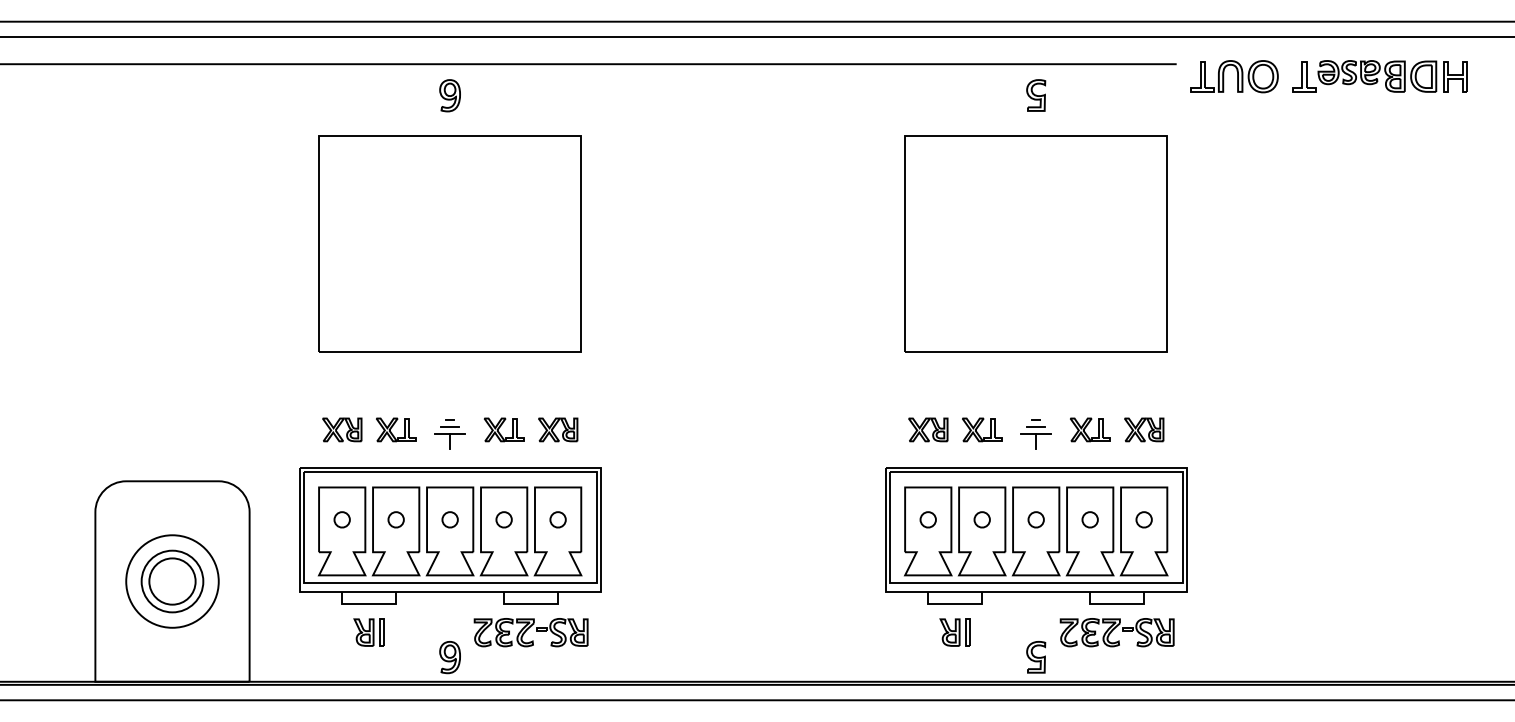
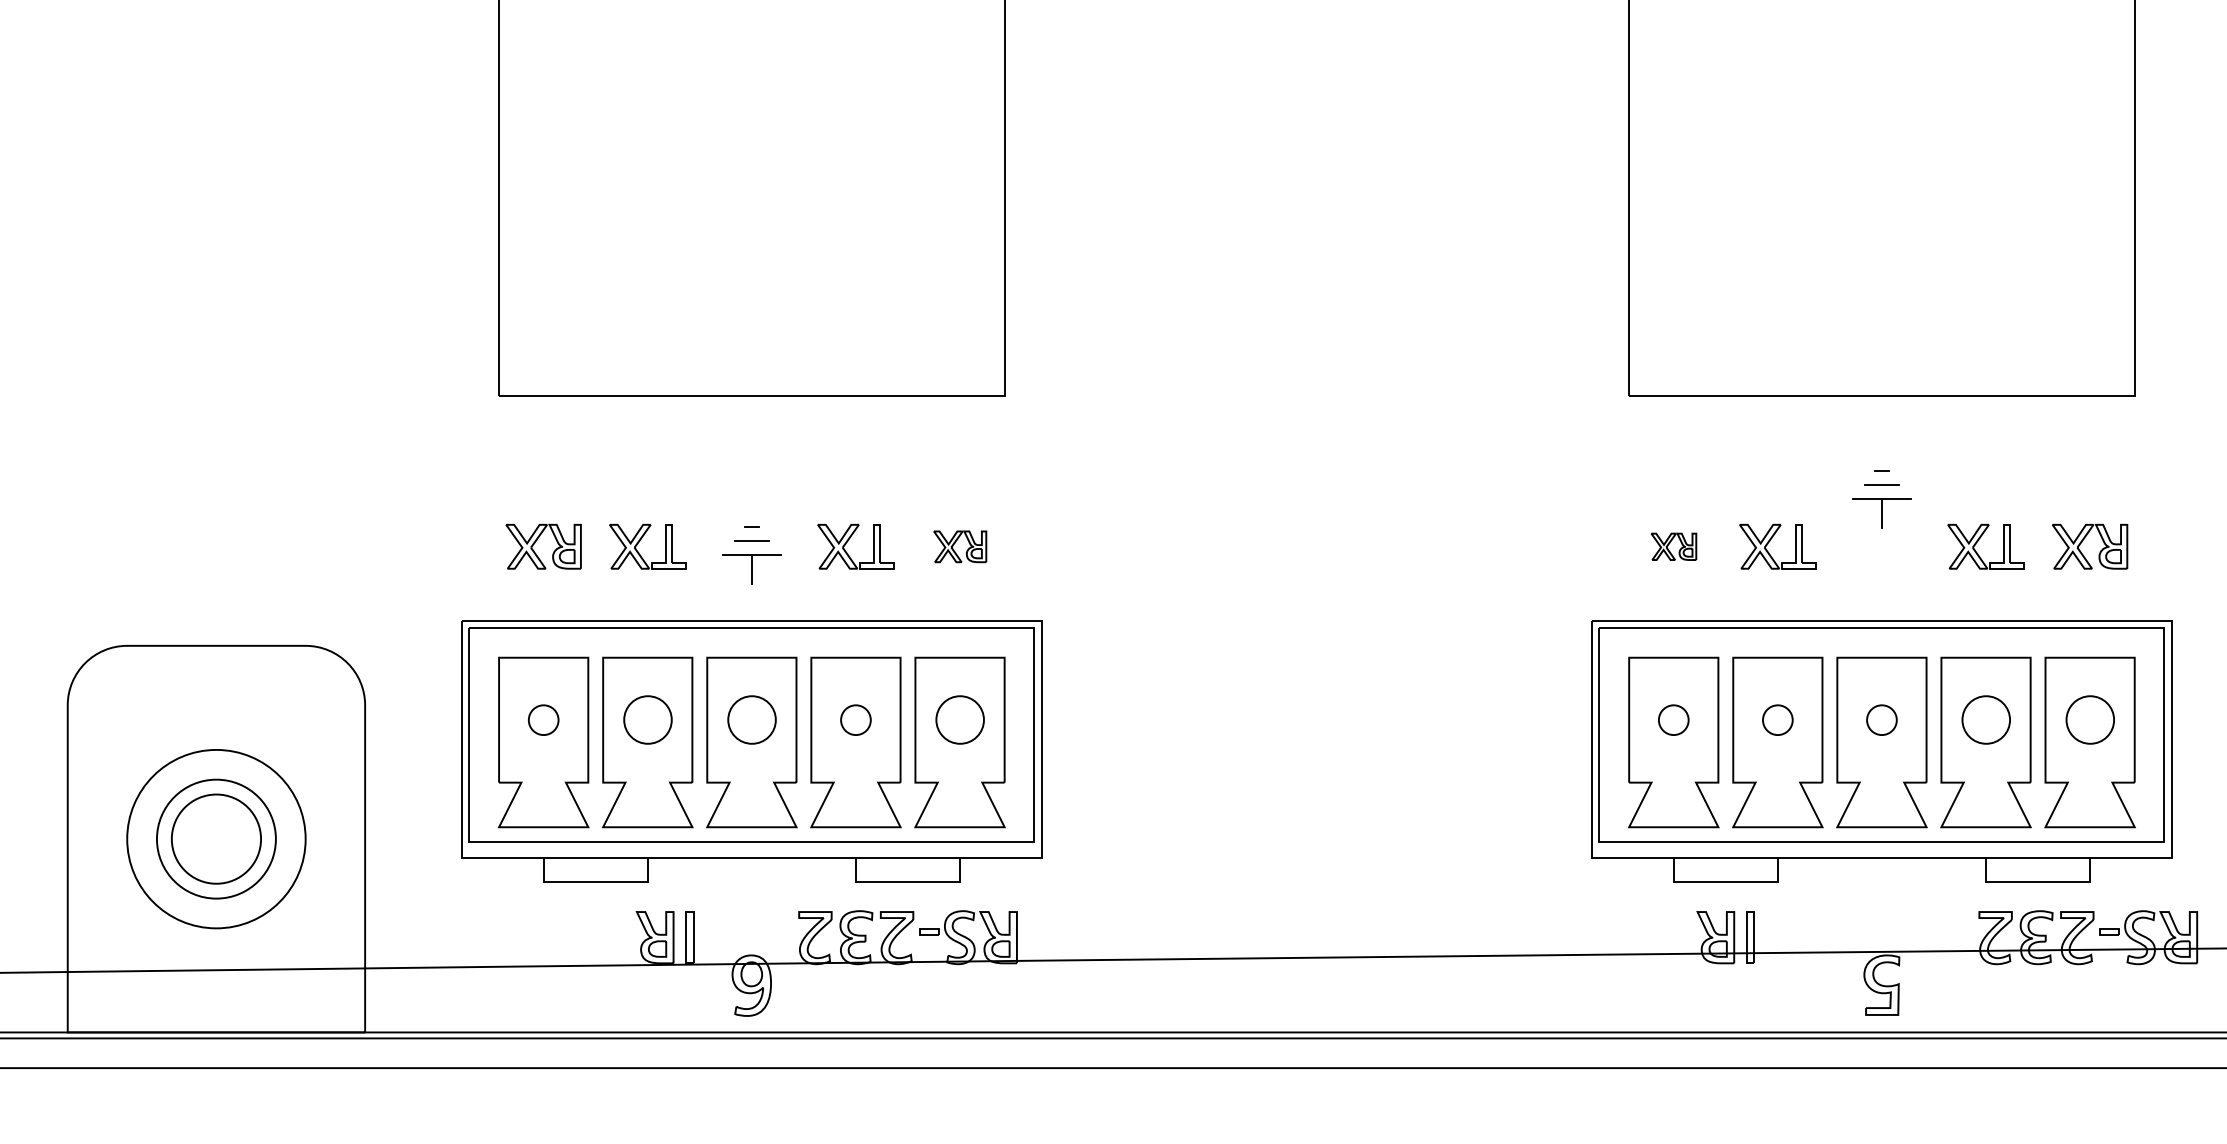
part: (558, 429) -> (960, 545), size x0.7
part: (928, 429) -> (1674, 545), size x0.6
part: (1035, 434) -> (1880, 499), moved
part: (395, 519) -> (646, 719), size x1.6
part: (449, 519) -> (750, 719), size x1.6
part: (557, 519) -> (958, 719), size x1.6
part: (1089, 519) -> (1984, 719), size x1.6
part: (1143, 519) -> (2088, 719), size x1.6
part: (368, 632) -> (663, 937), moved
part: (1116, 632) -> (2086, 937), moved

